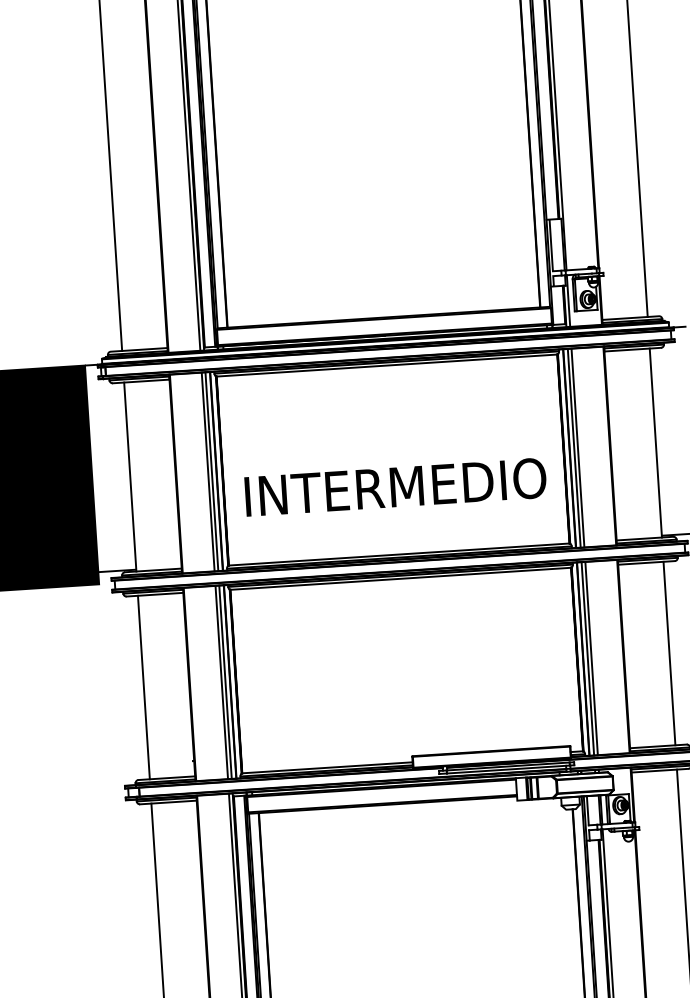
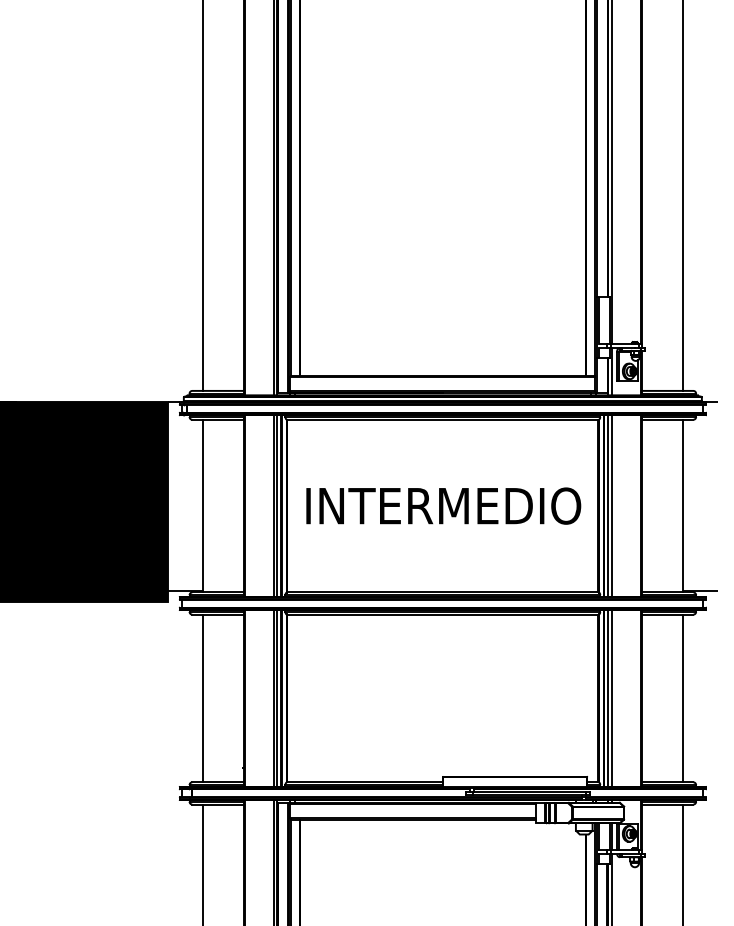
text: (395, 486) -> (443, 505), moved

